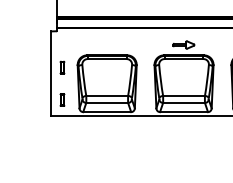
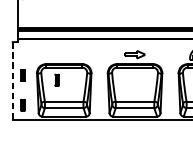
part: (99, 72) -> (57, 80), added
line: (51, 74) -> (12, 81), solid -> dashed

